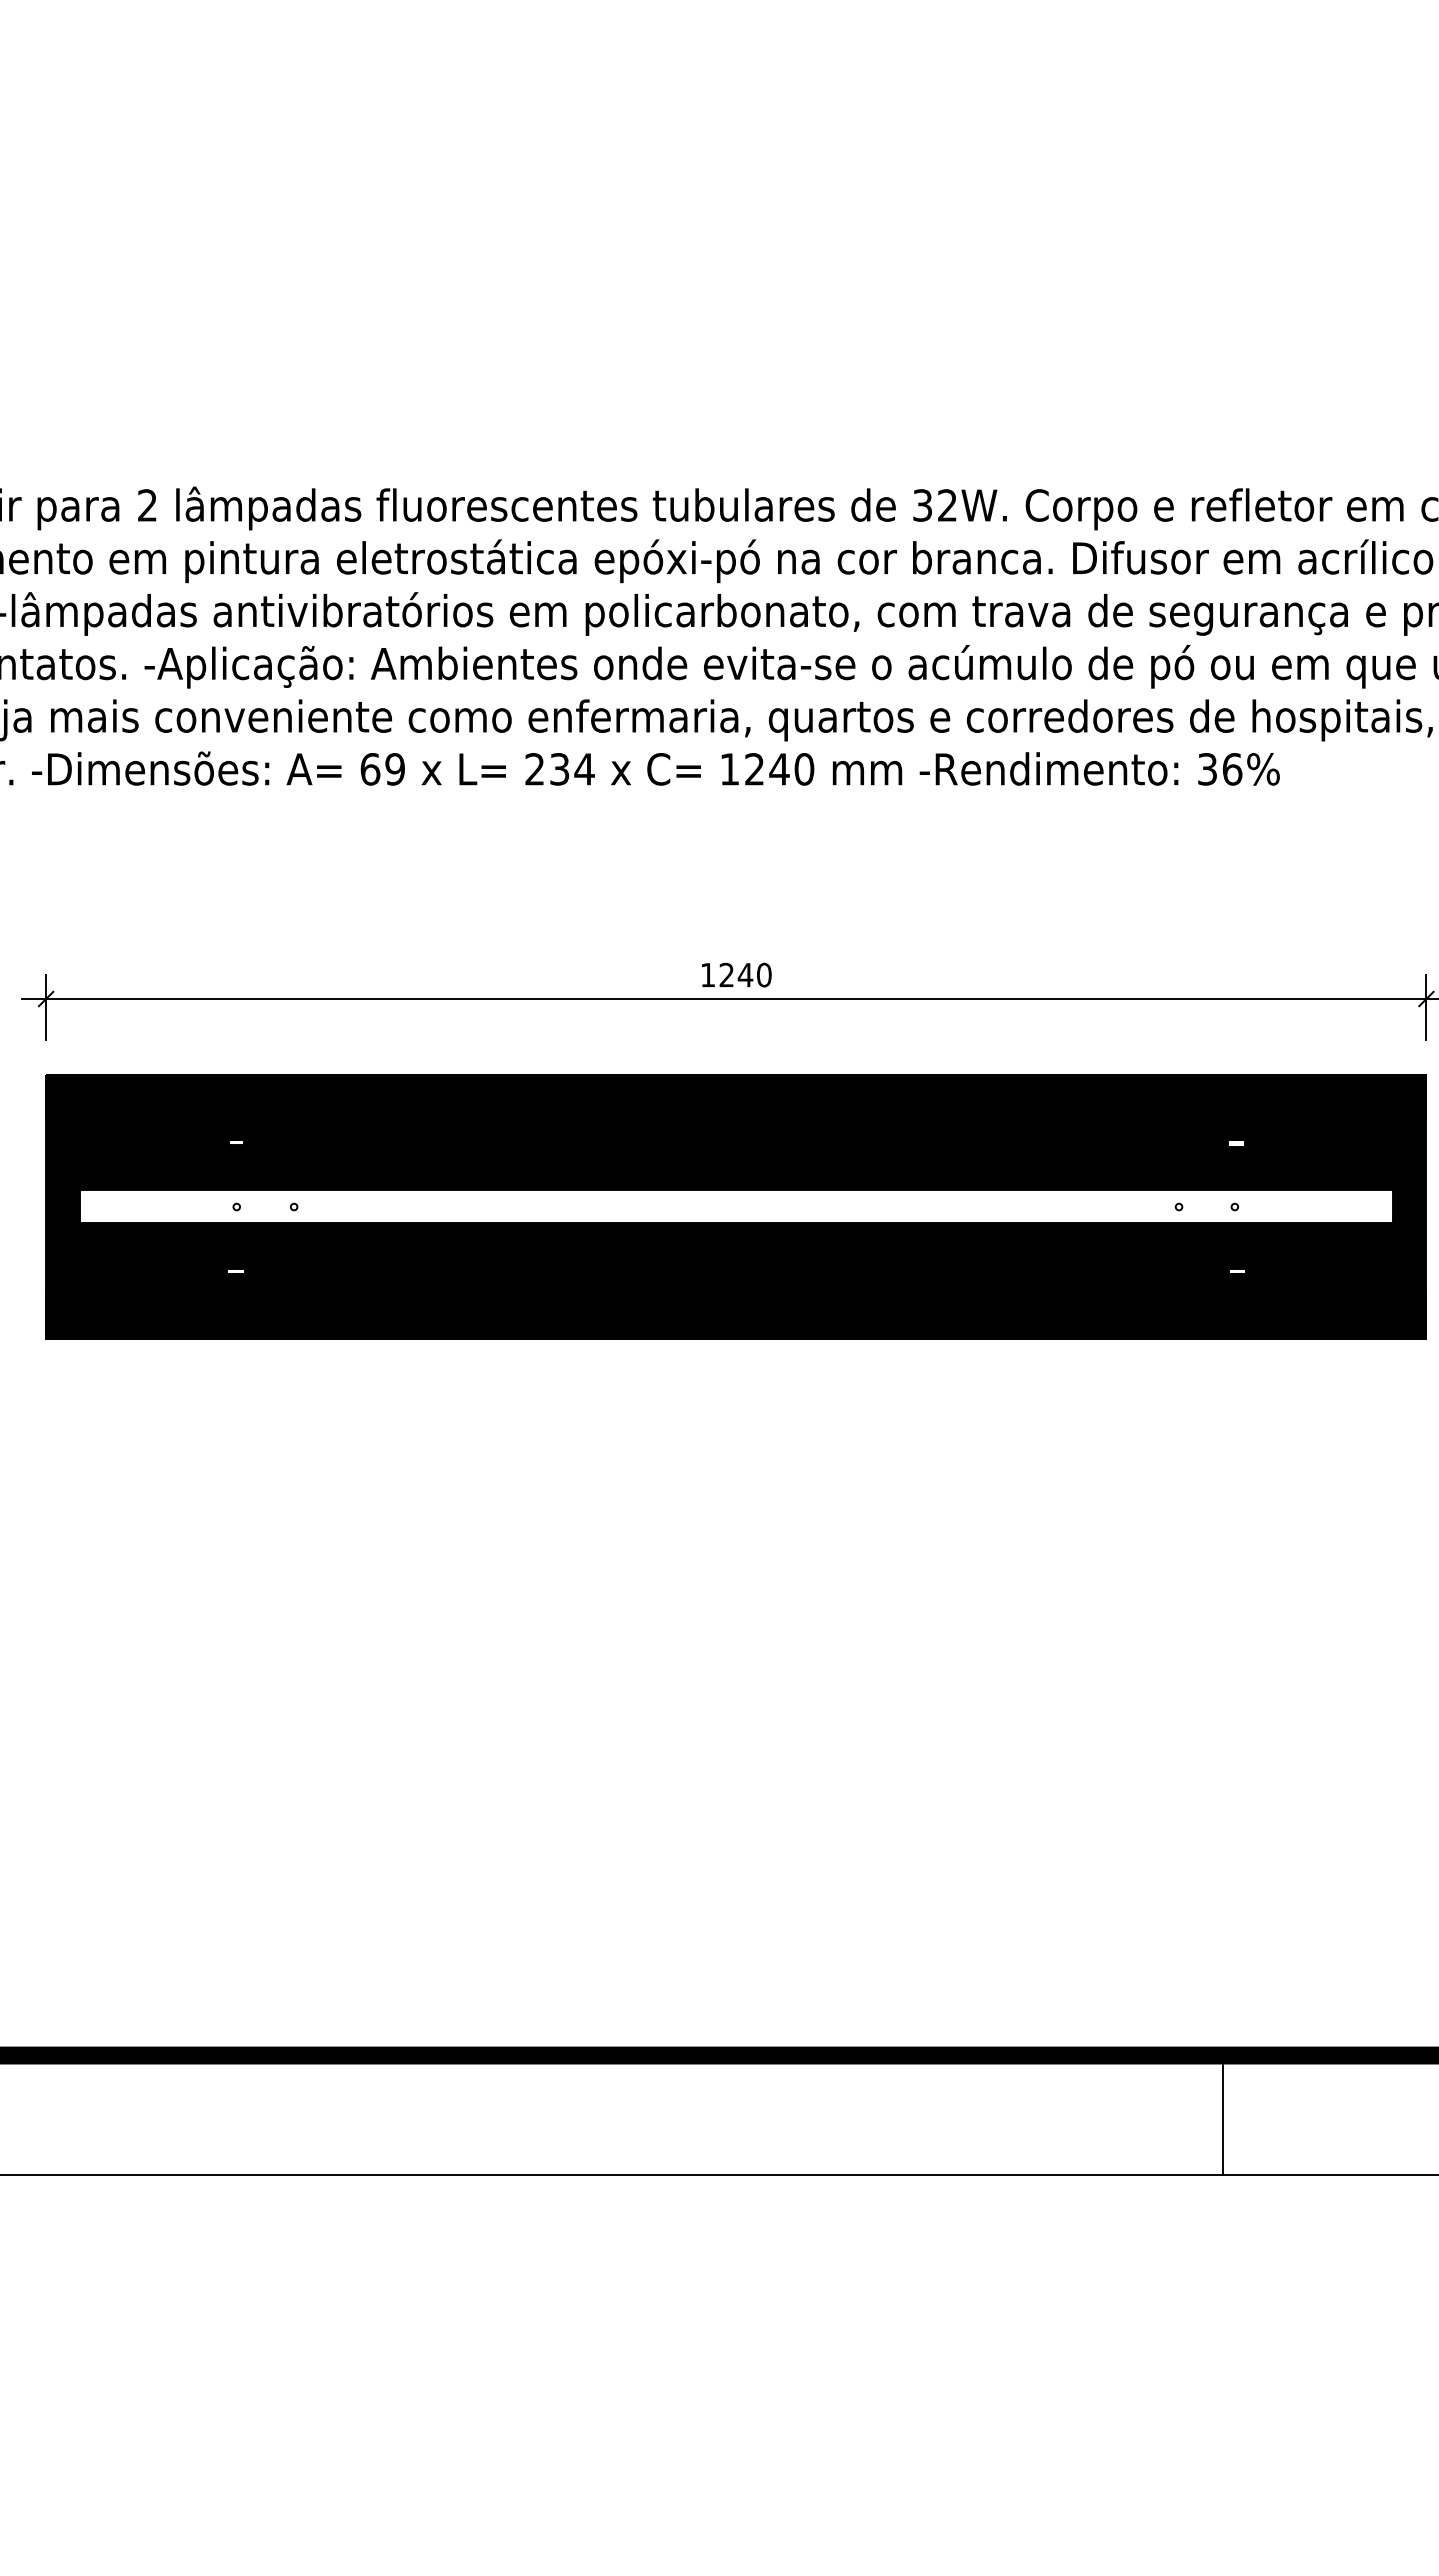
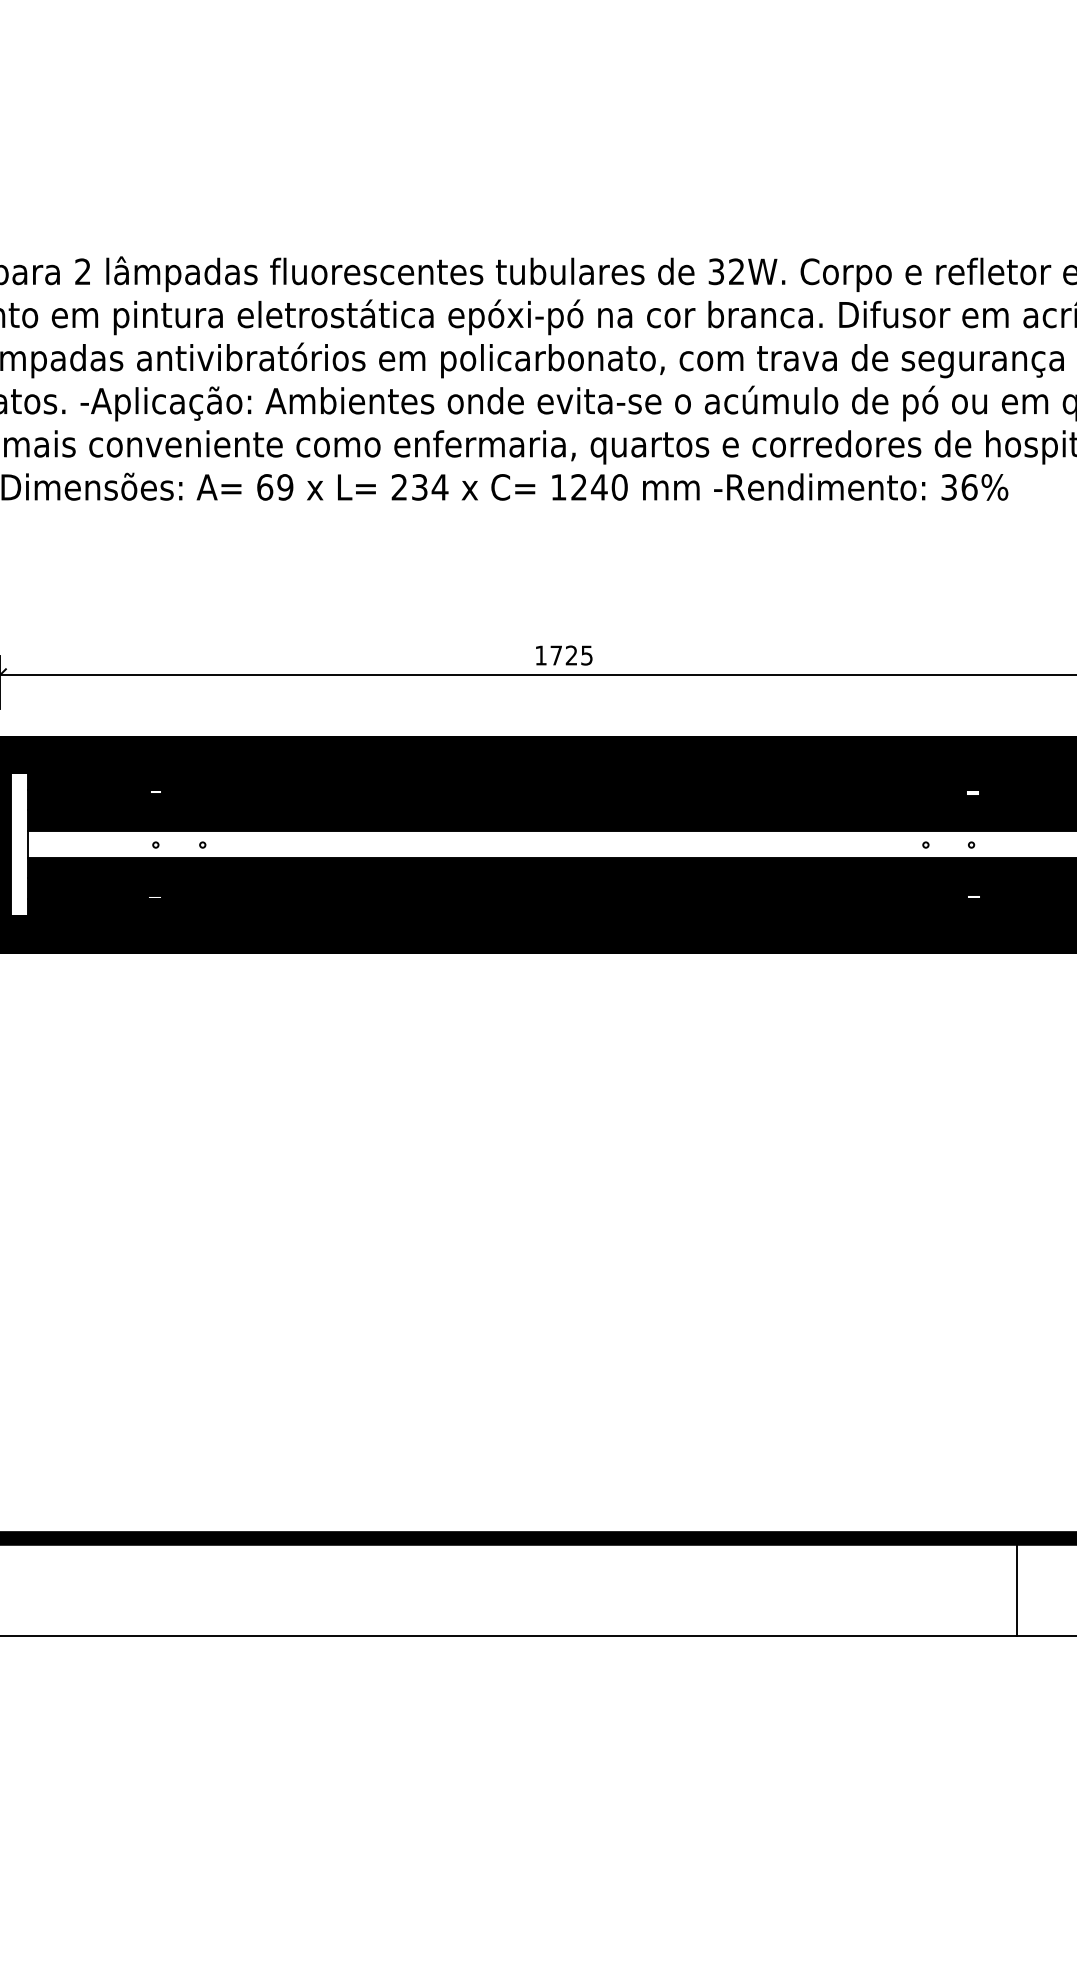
text: (745, 974) -> (571, 655), 1240 -> 1725
fill: (69, 1206) -> (19, 844), removed
line: (1223, 2114) -> (1016, 1586), moved

